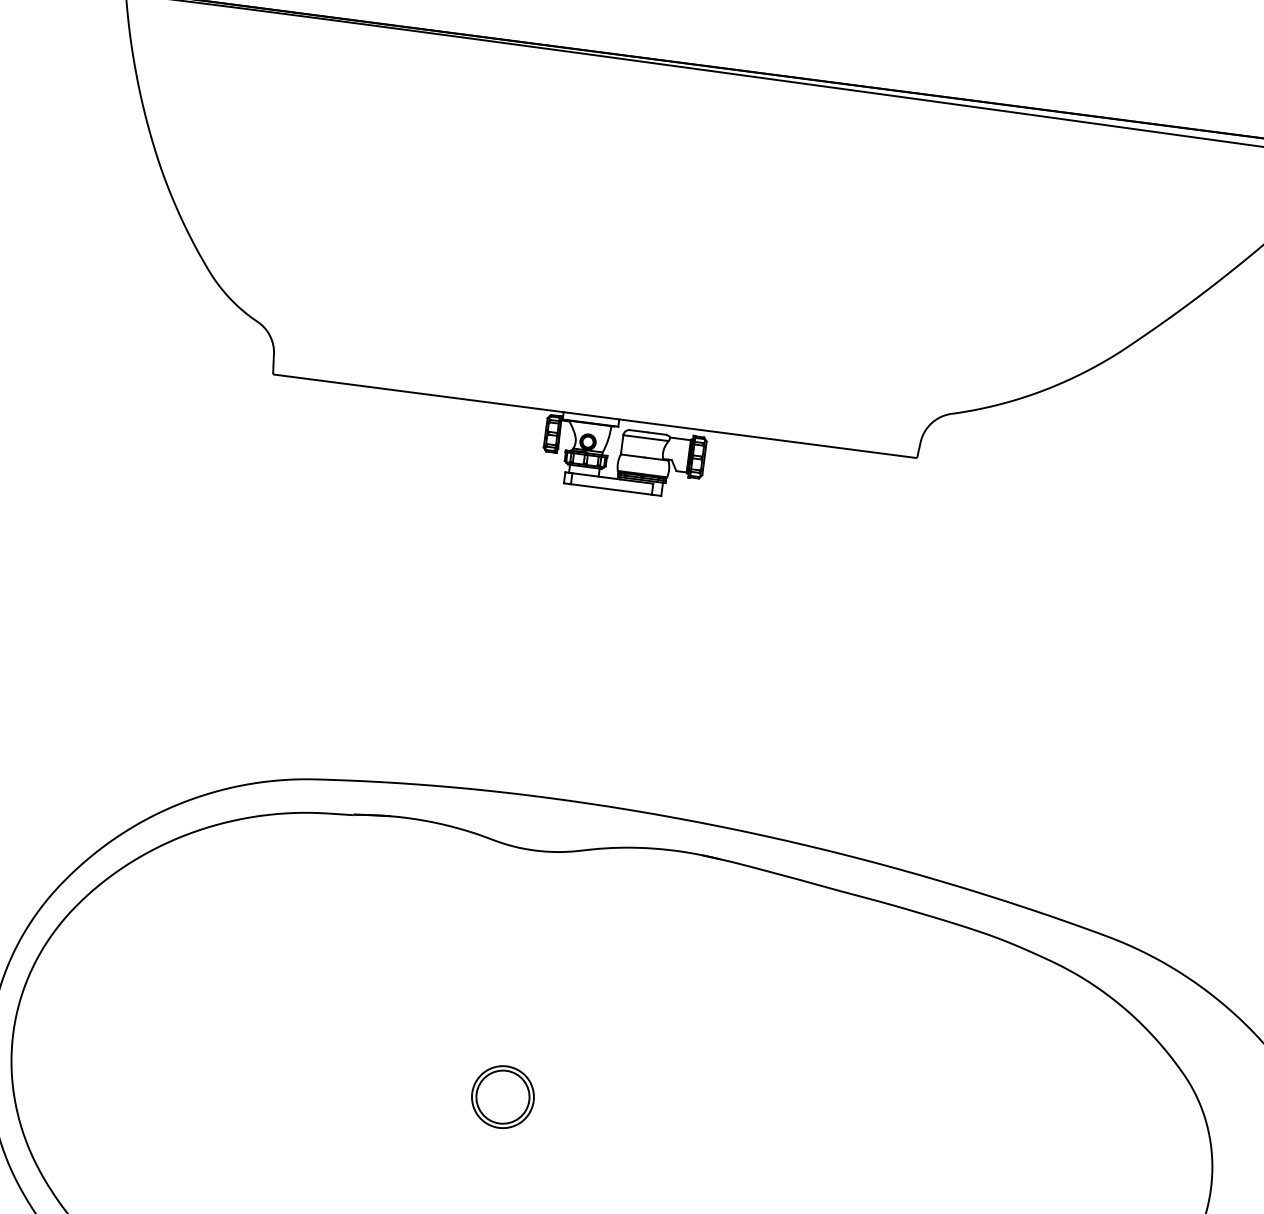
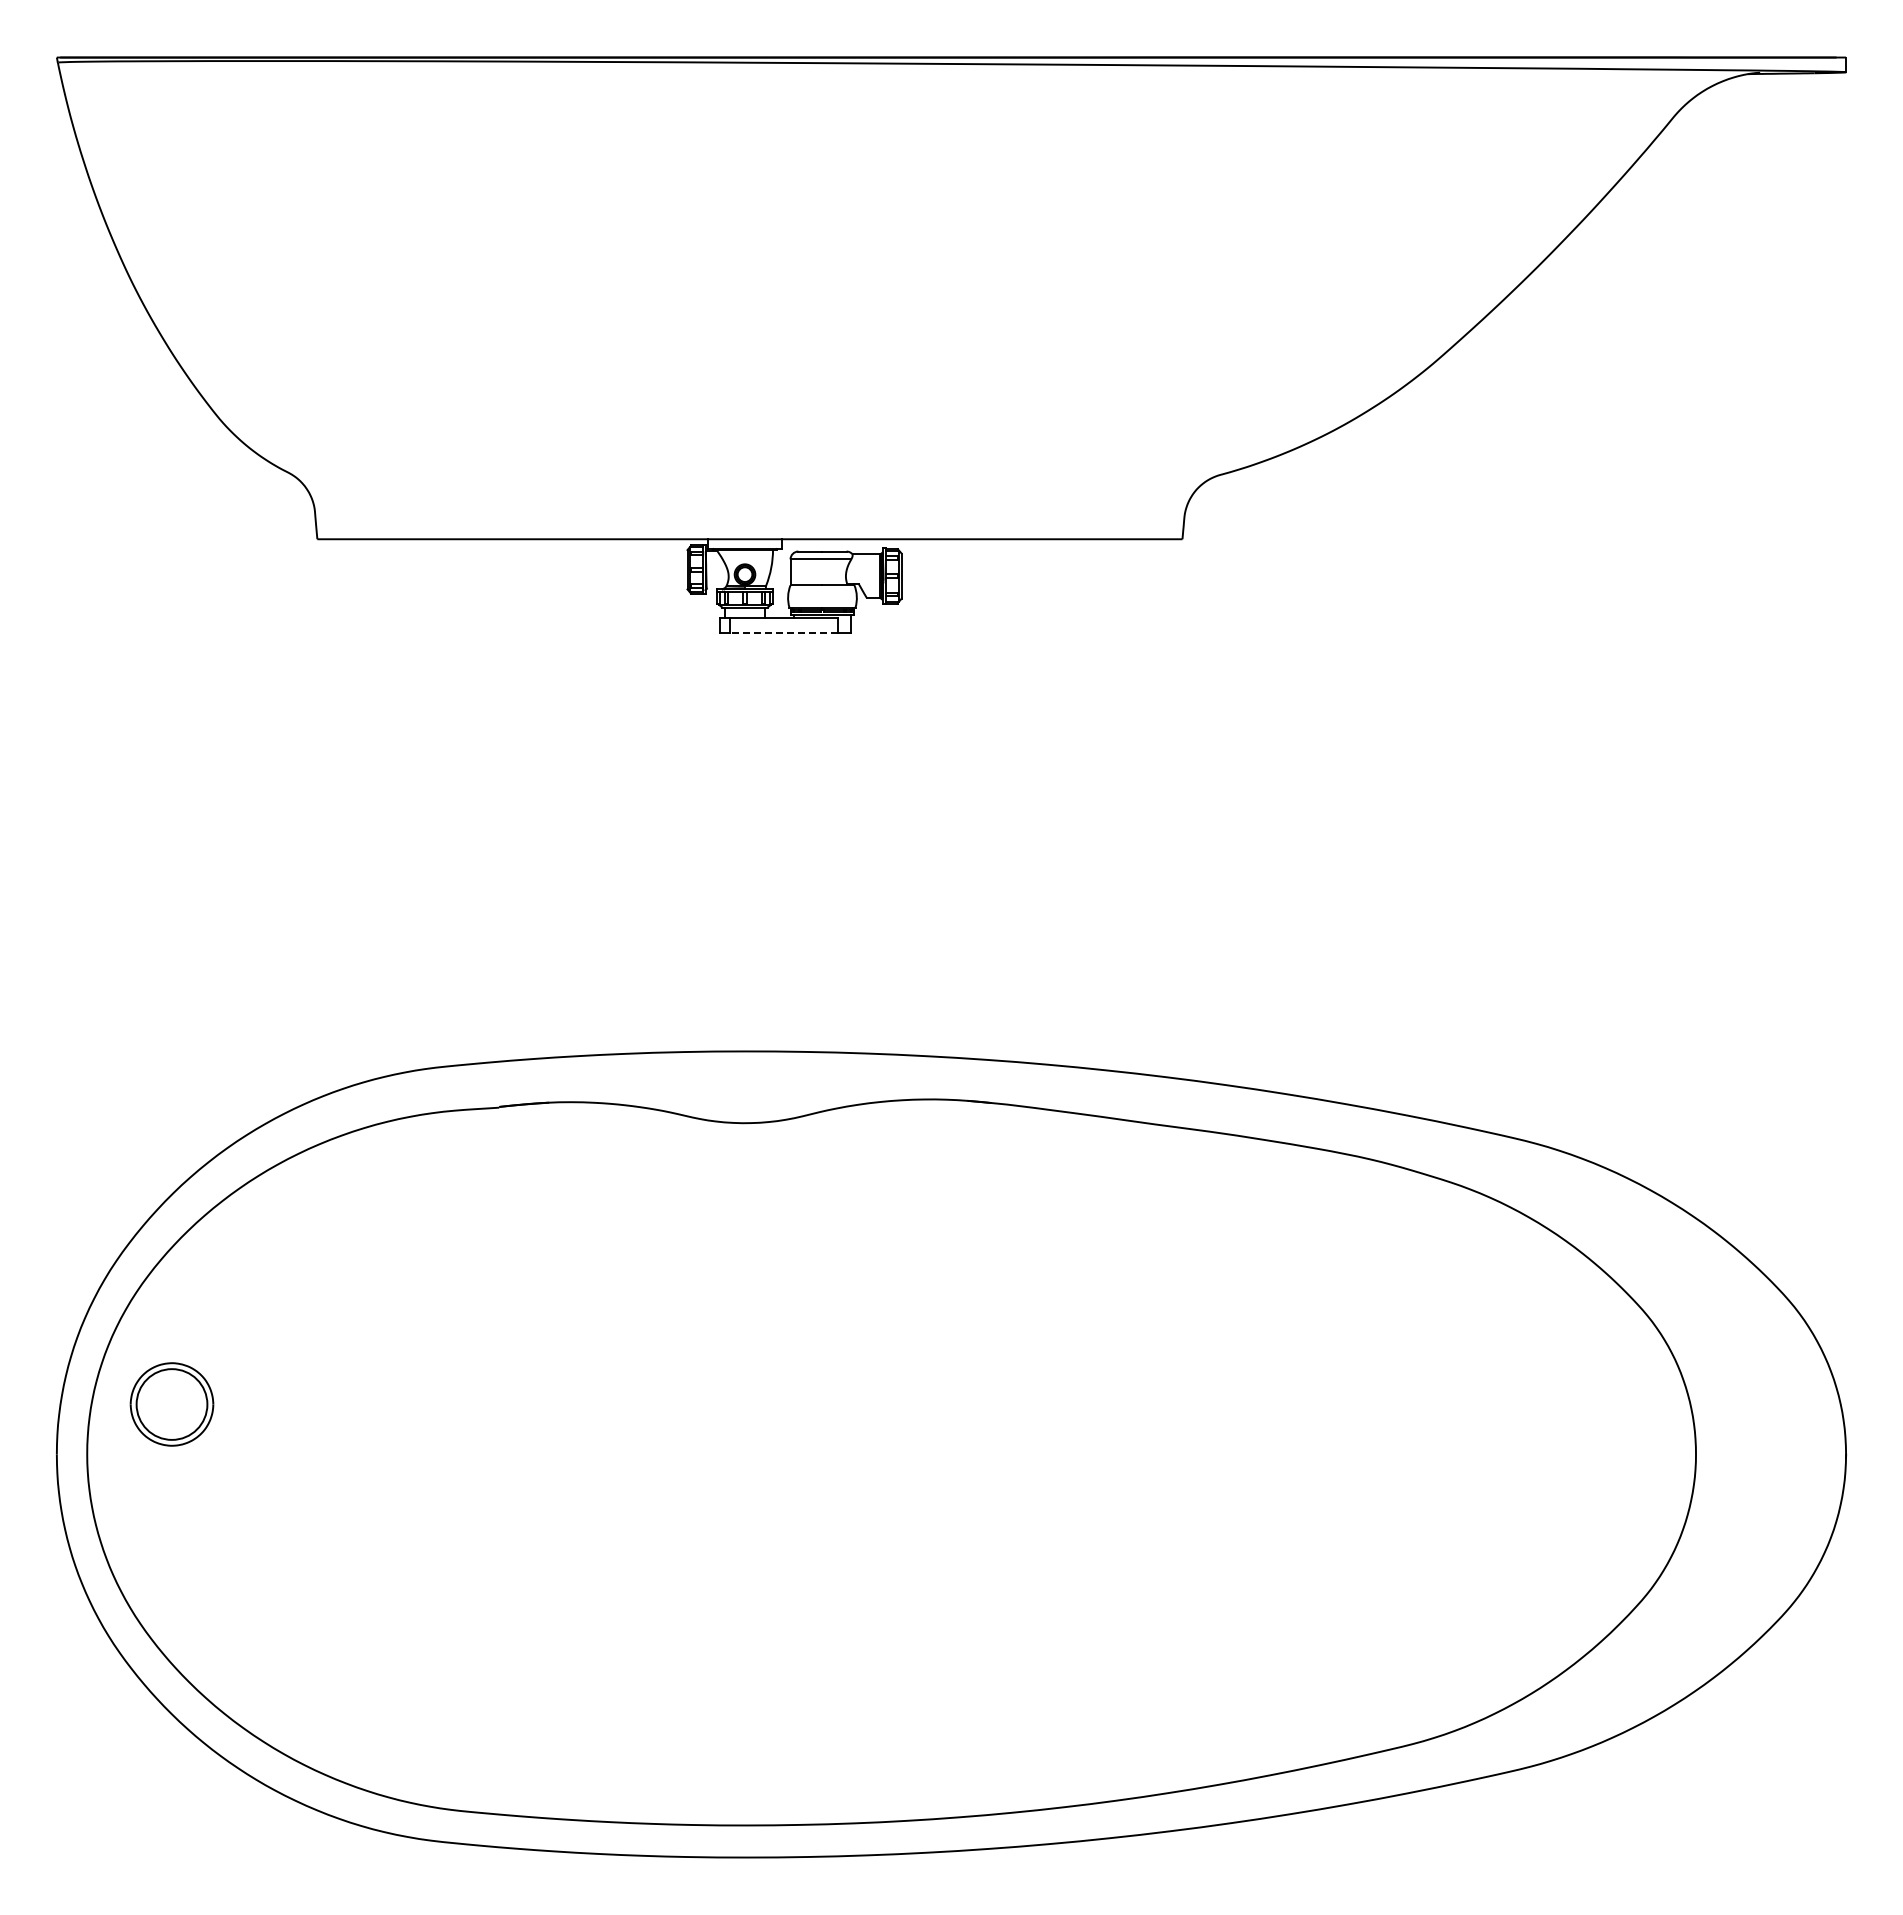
line: (611, 489) -> (783, 633), solid -> dashed
part: (502, 1097) -> (171, 1404), moved

